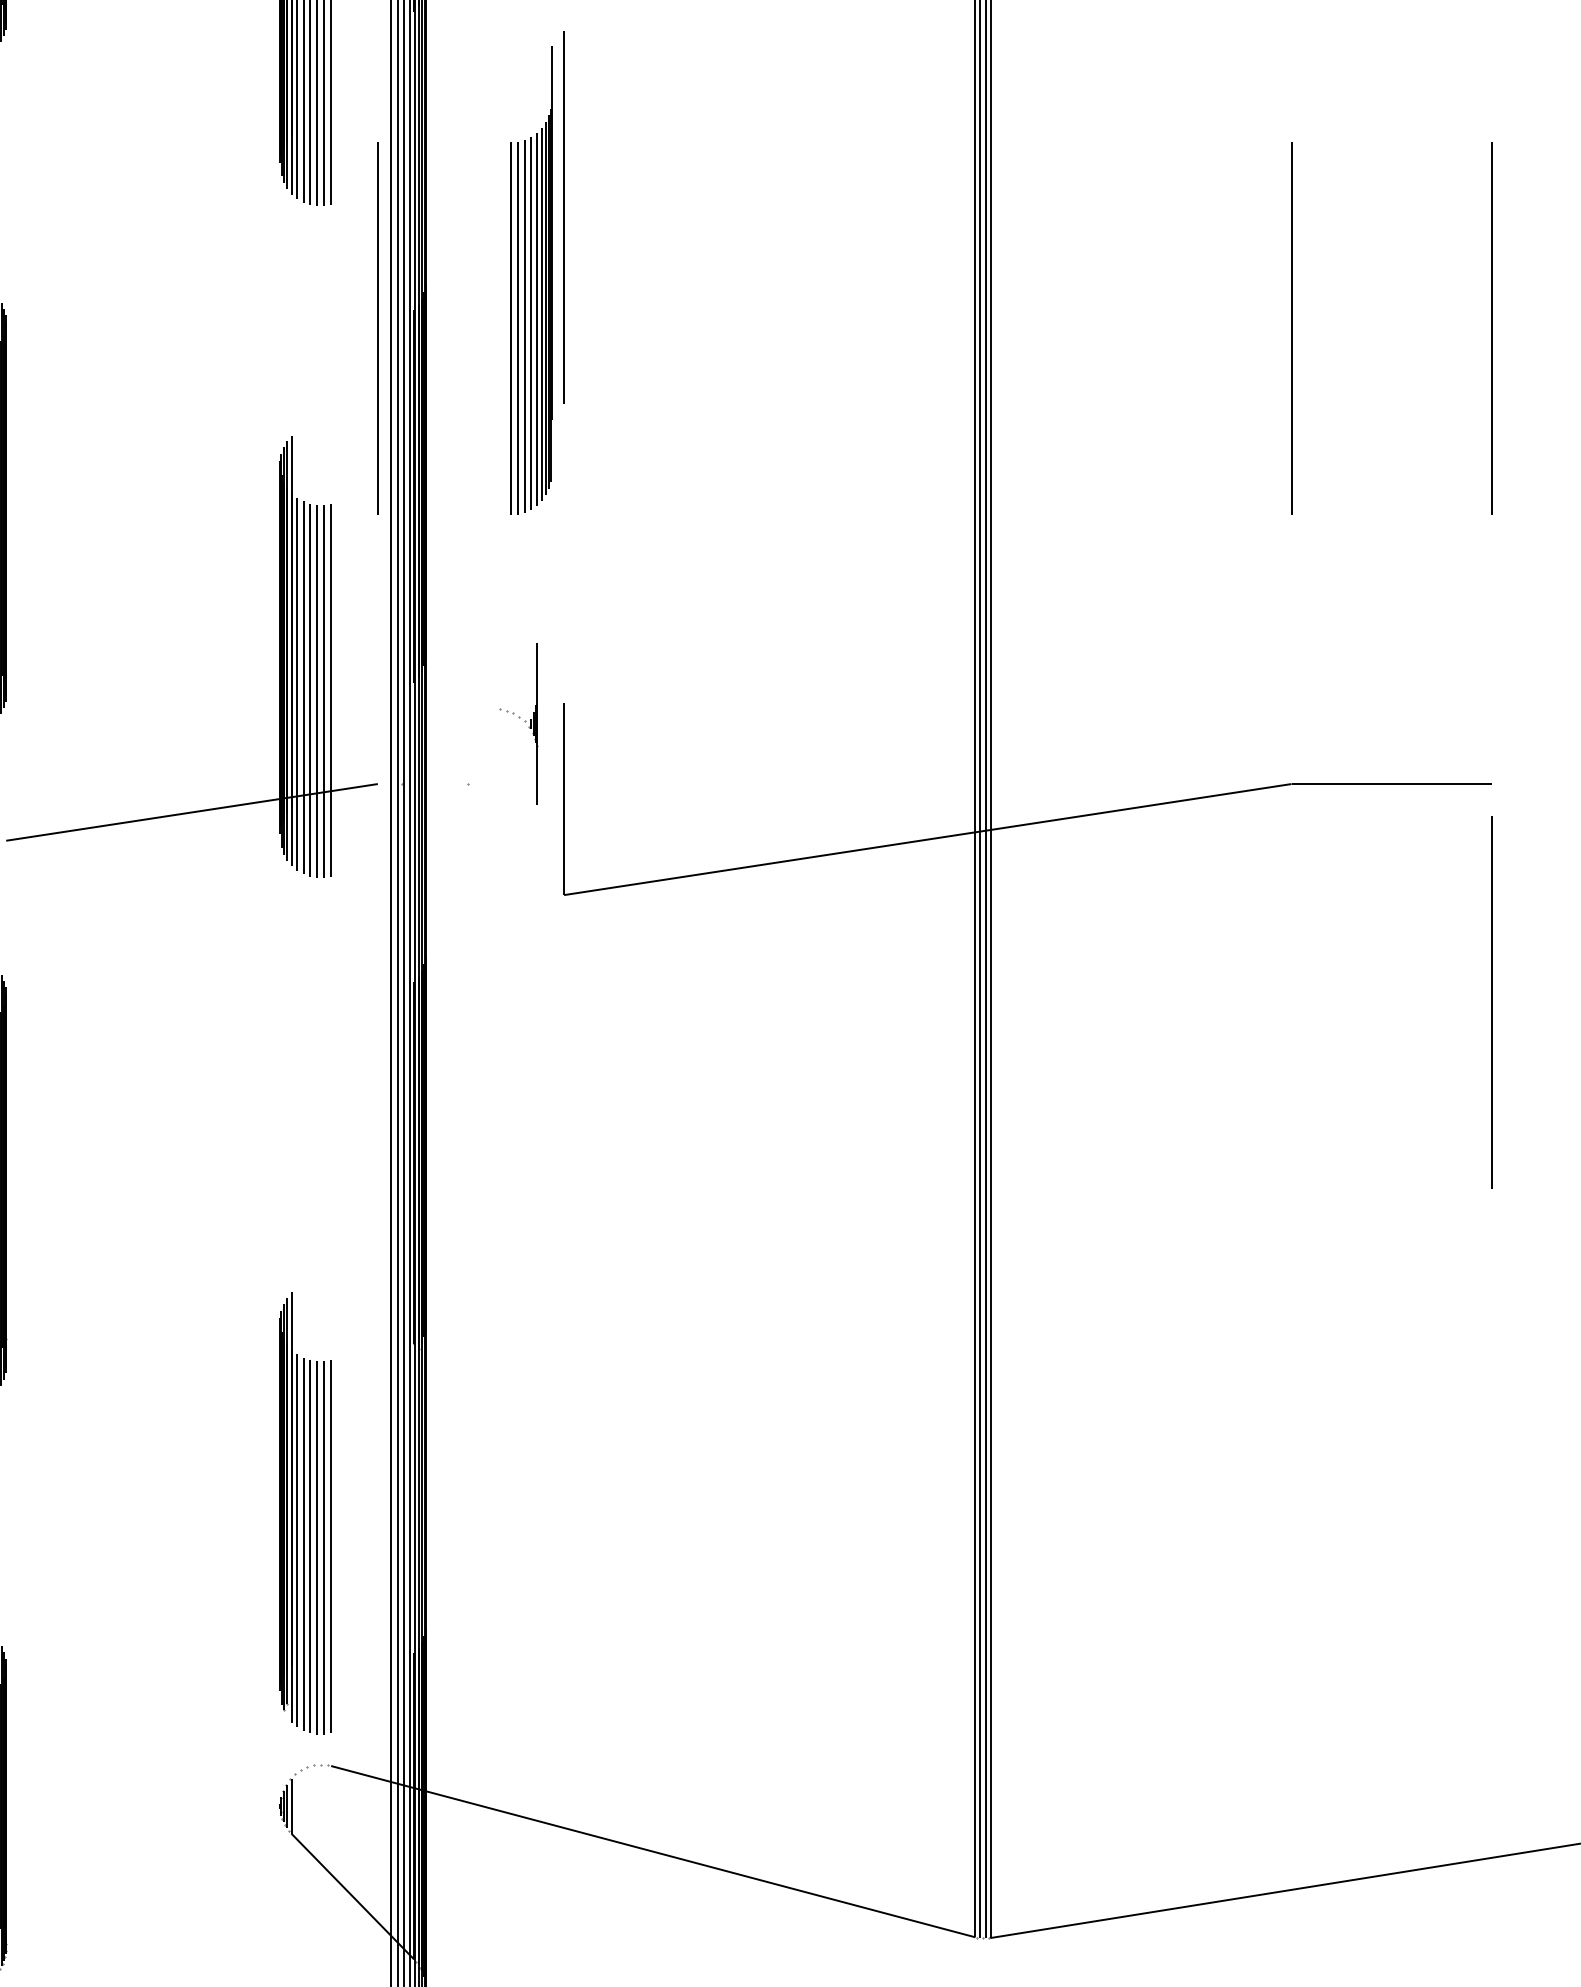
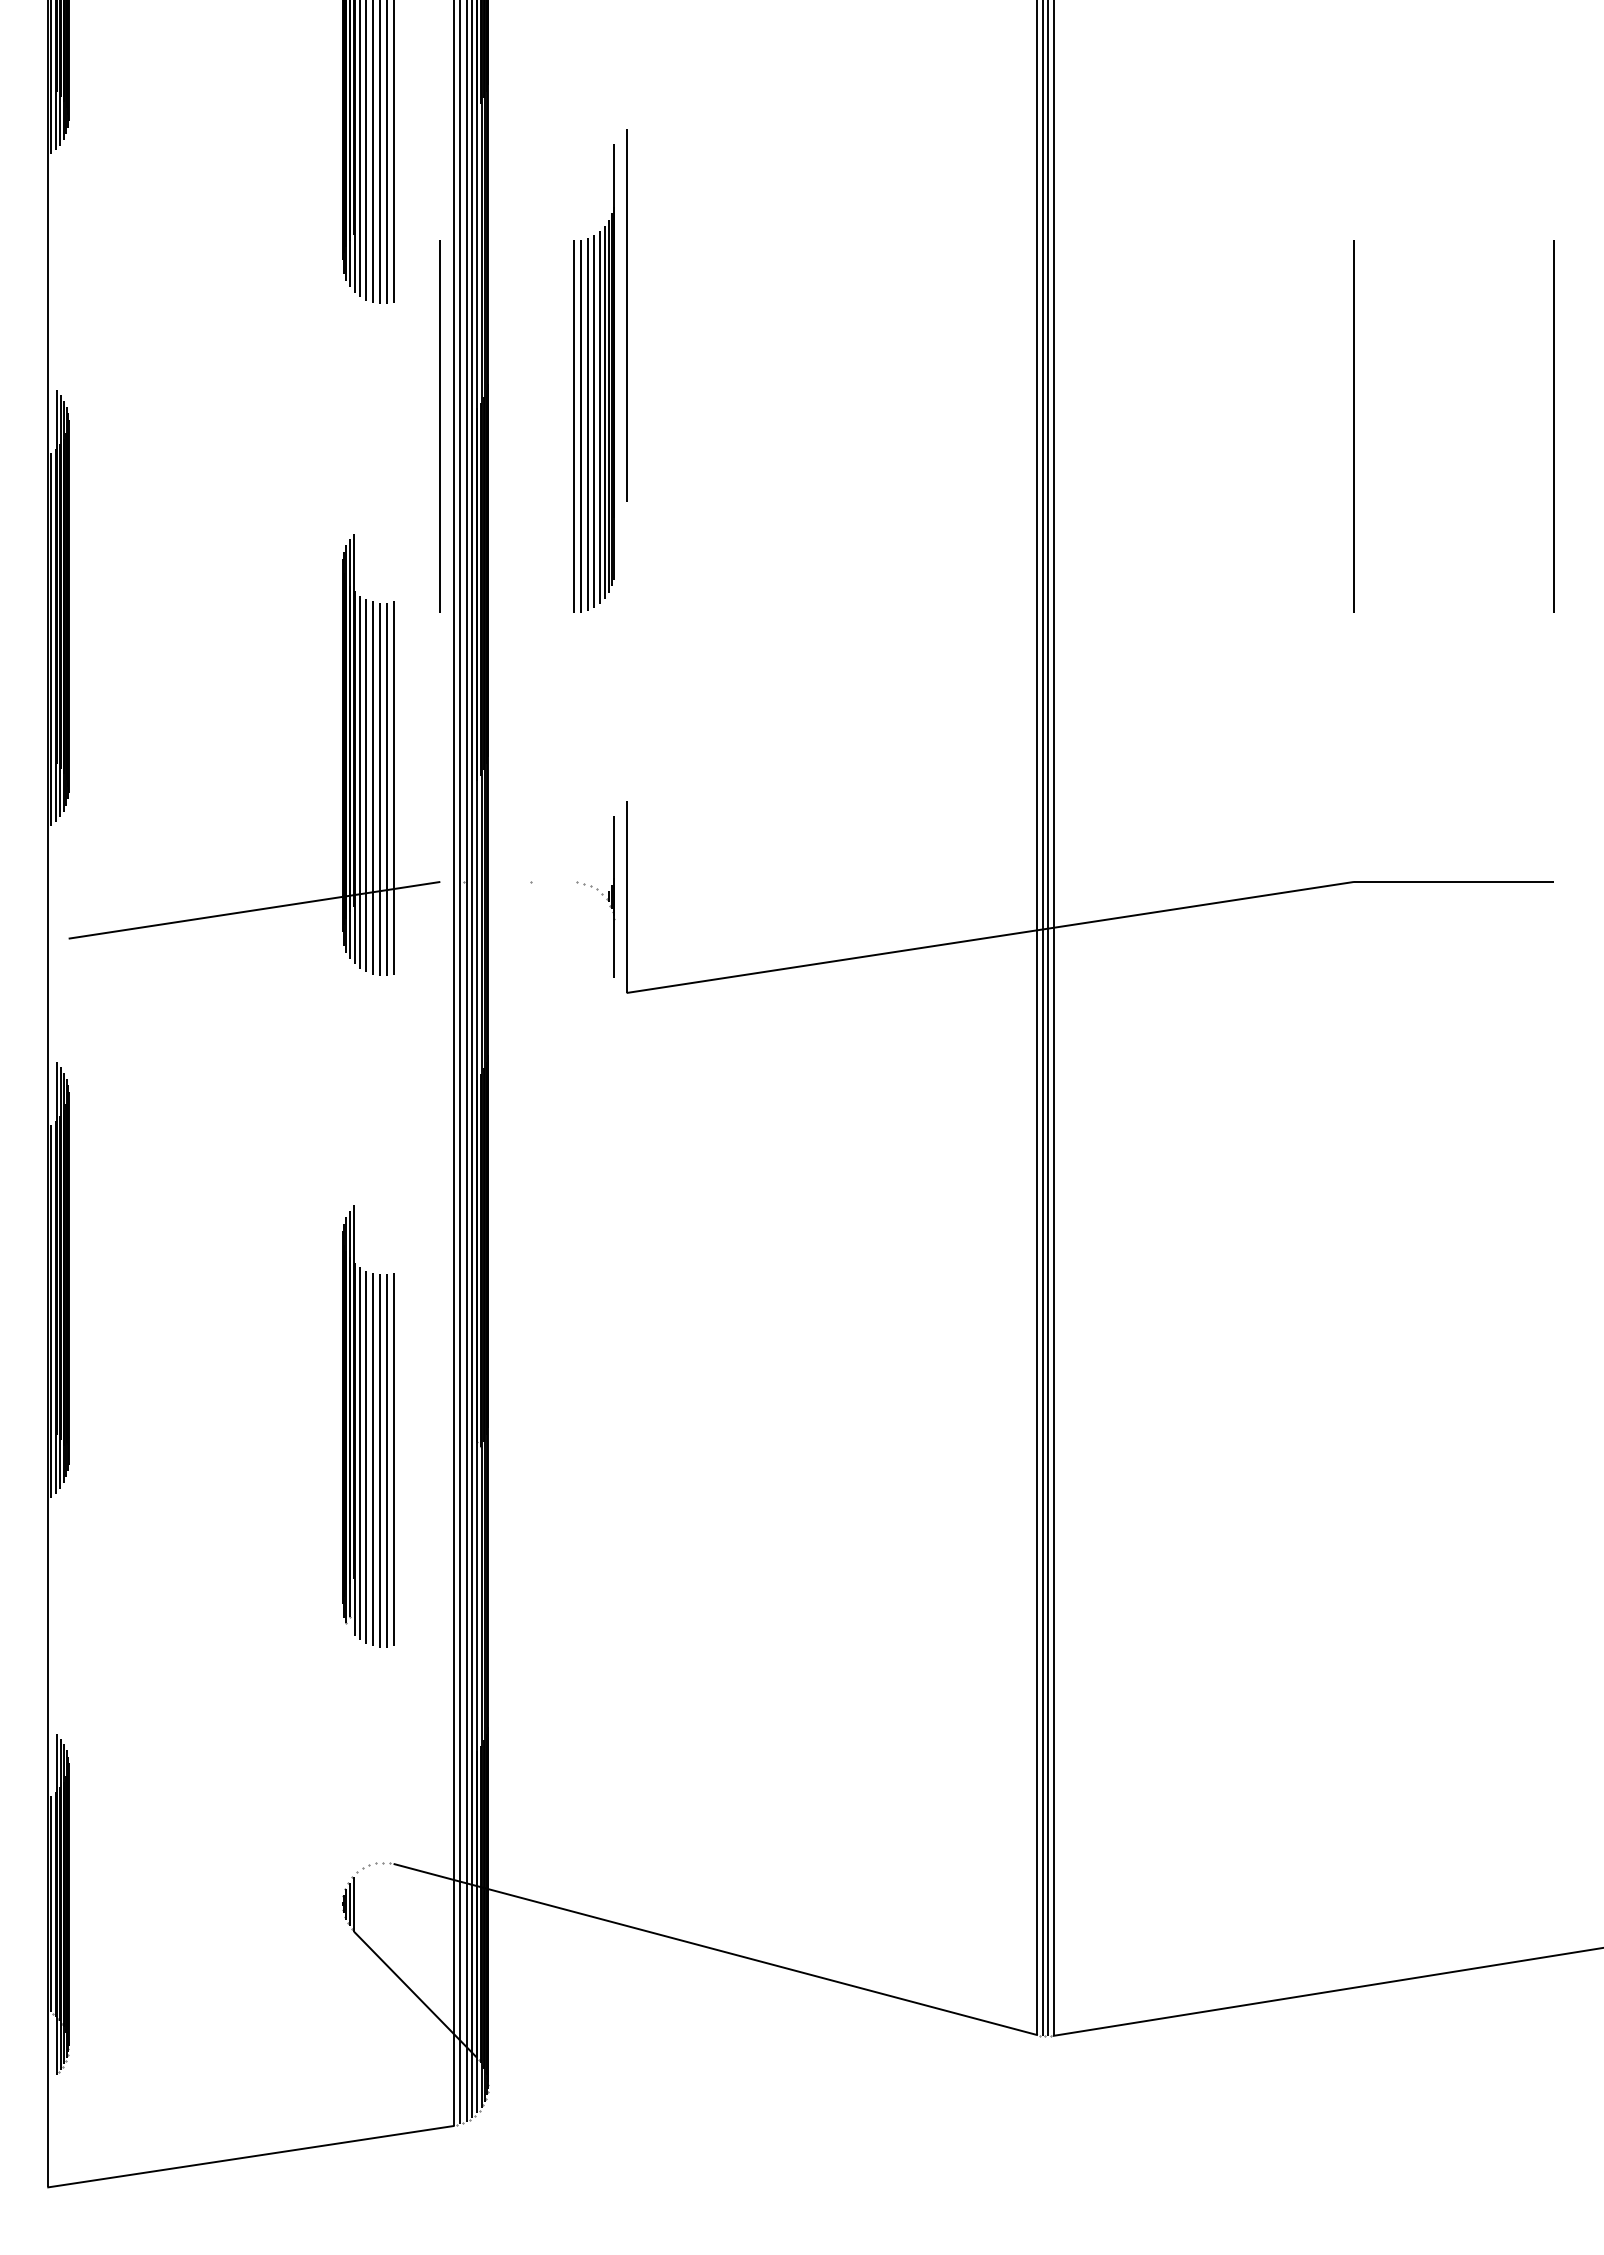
part: (520, 717) -> (597, 890), moved
line: (1491, 1002) -> (1553, 1100), removed
part: (306, 1513) -> (368, 1426), moved

